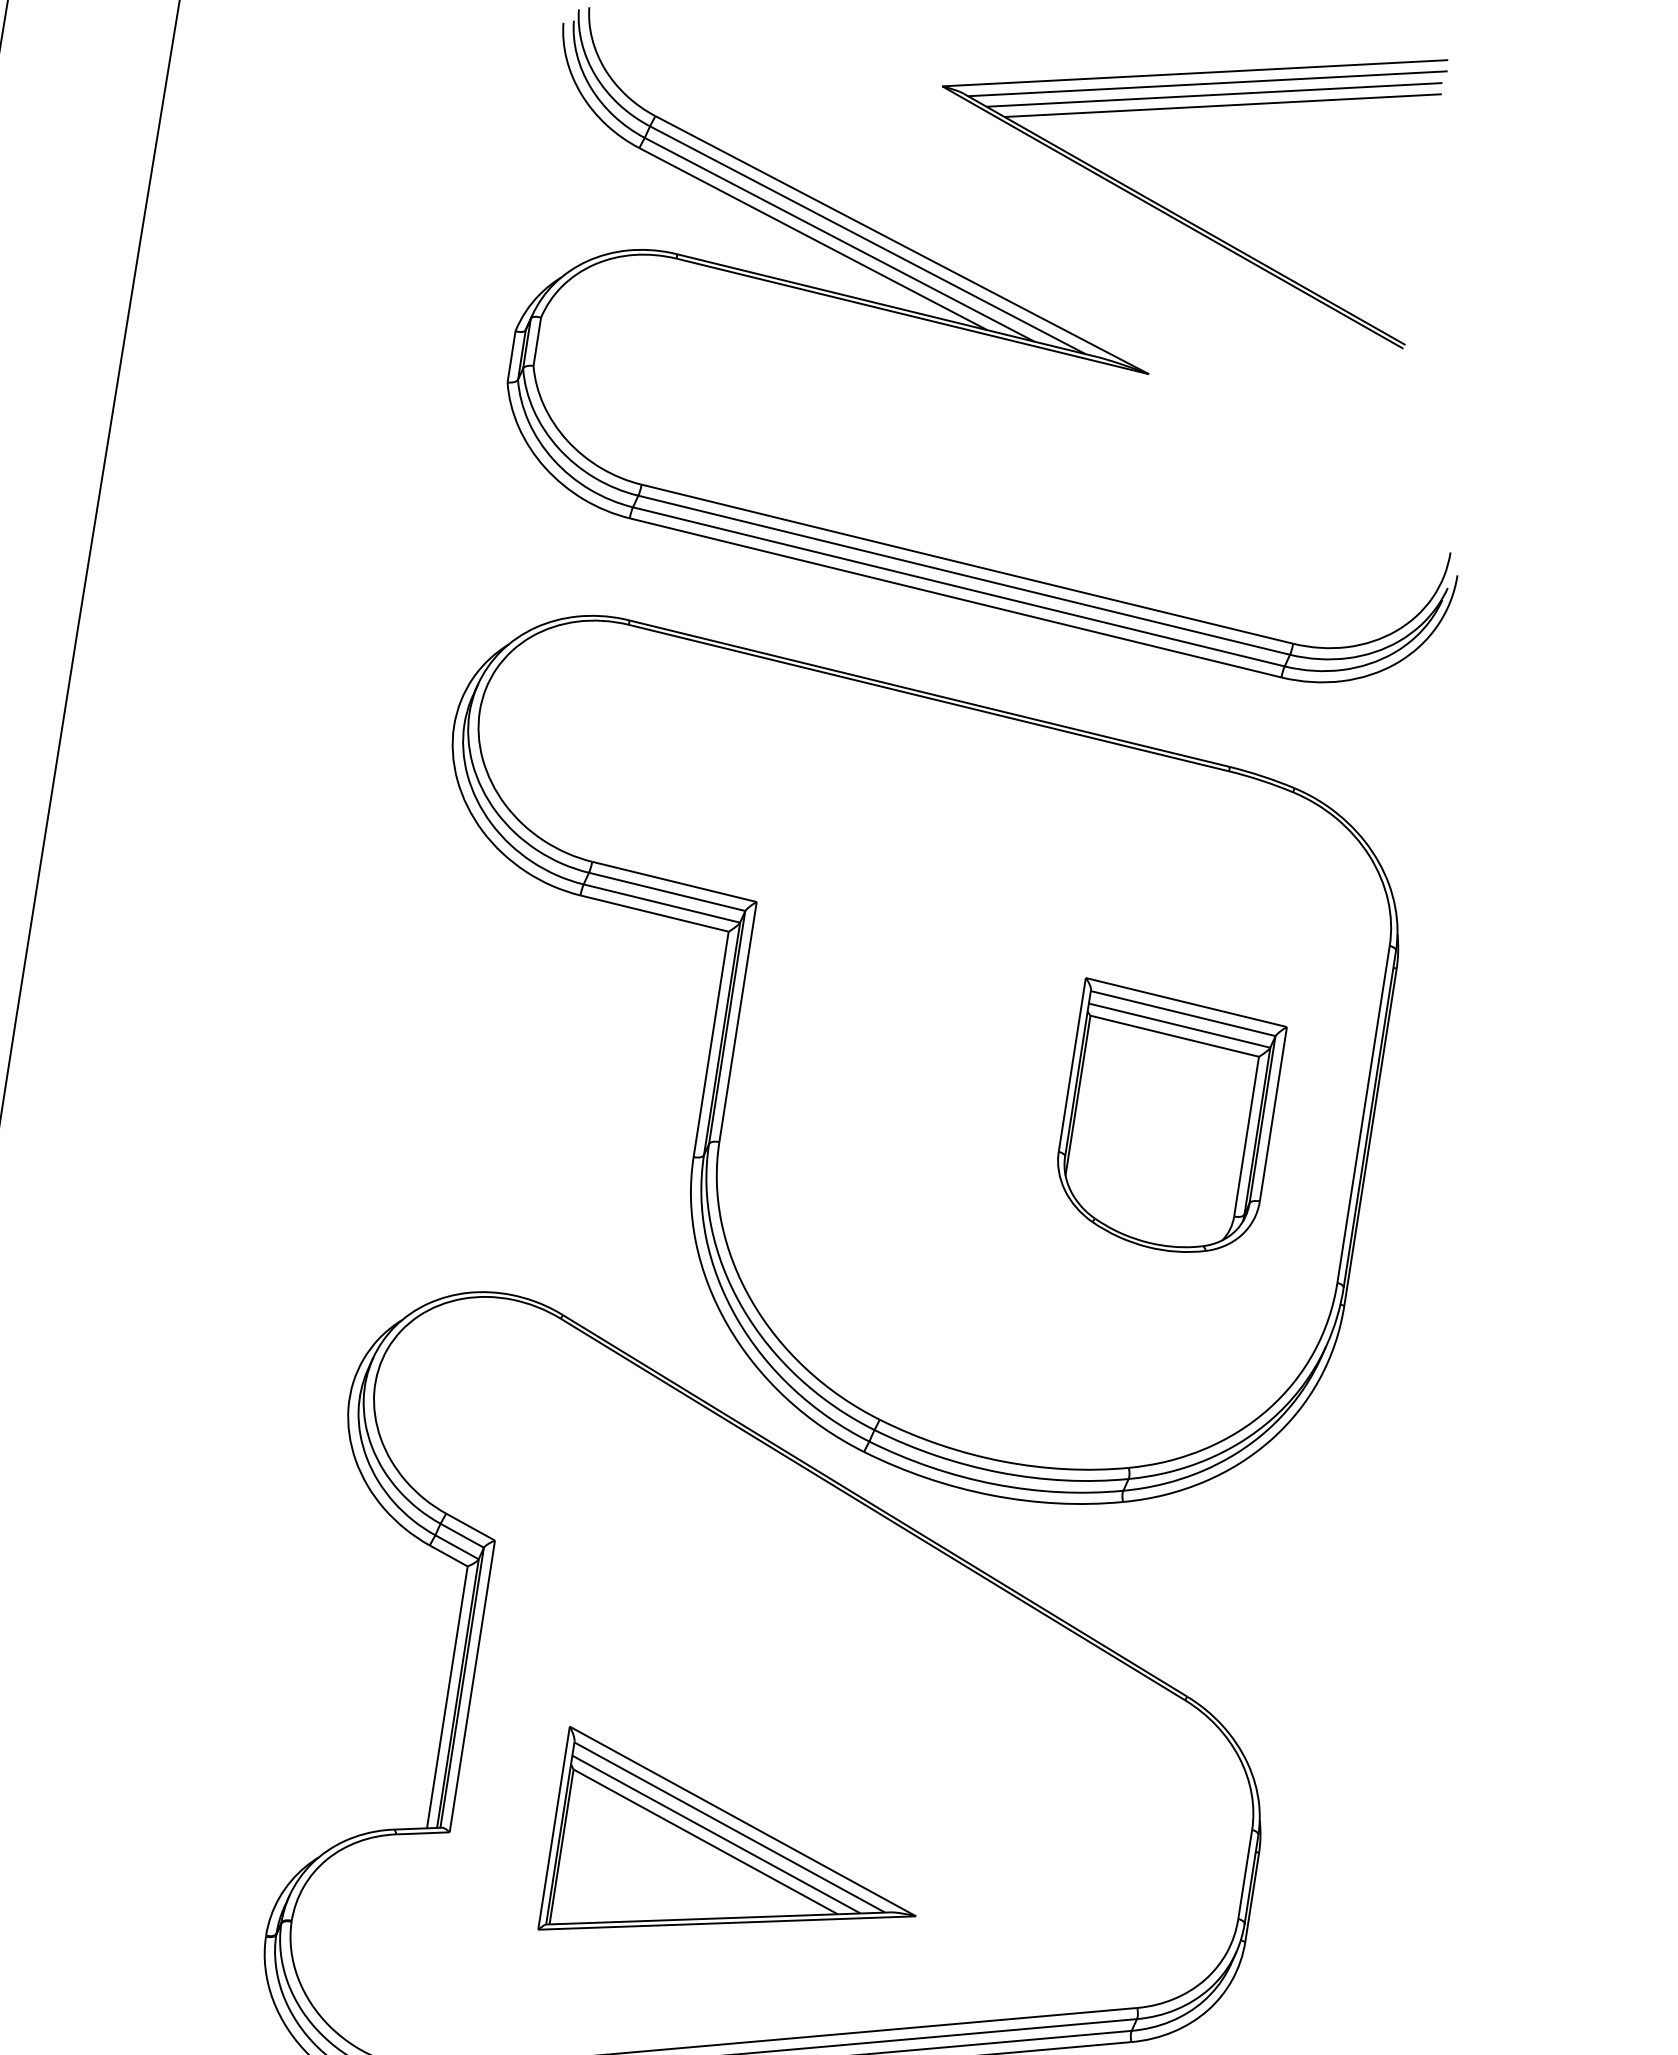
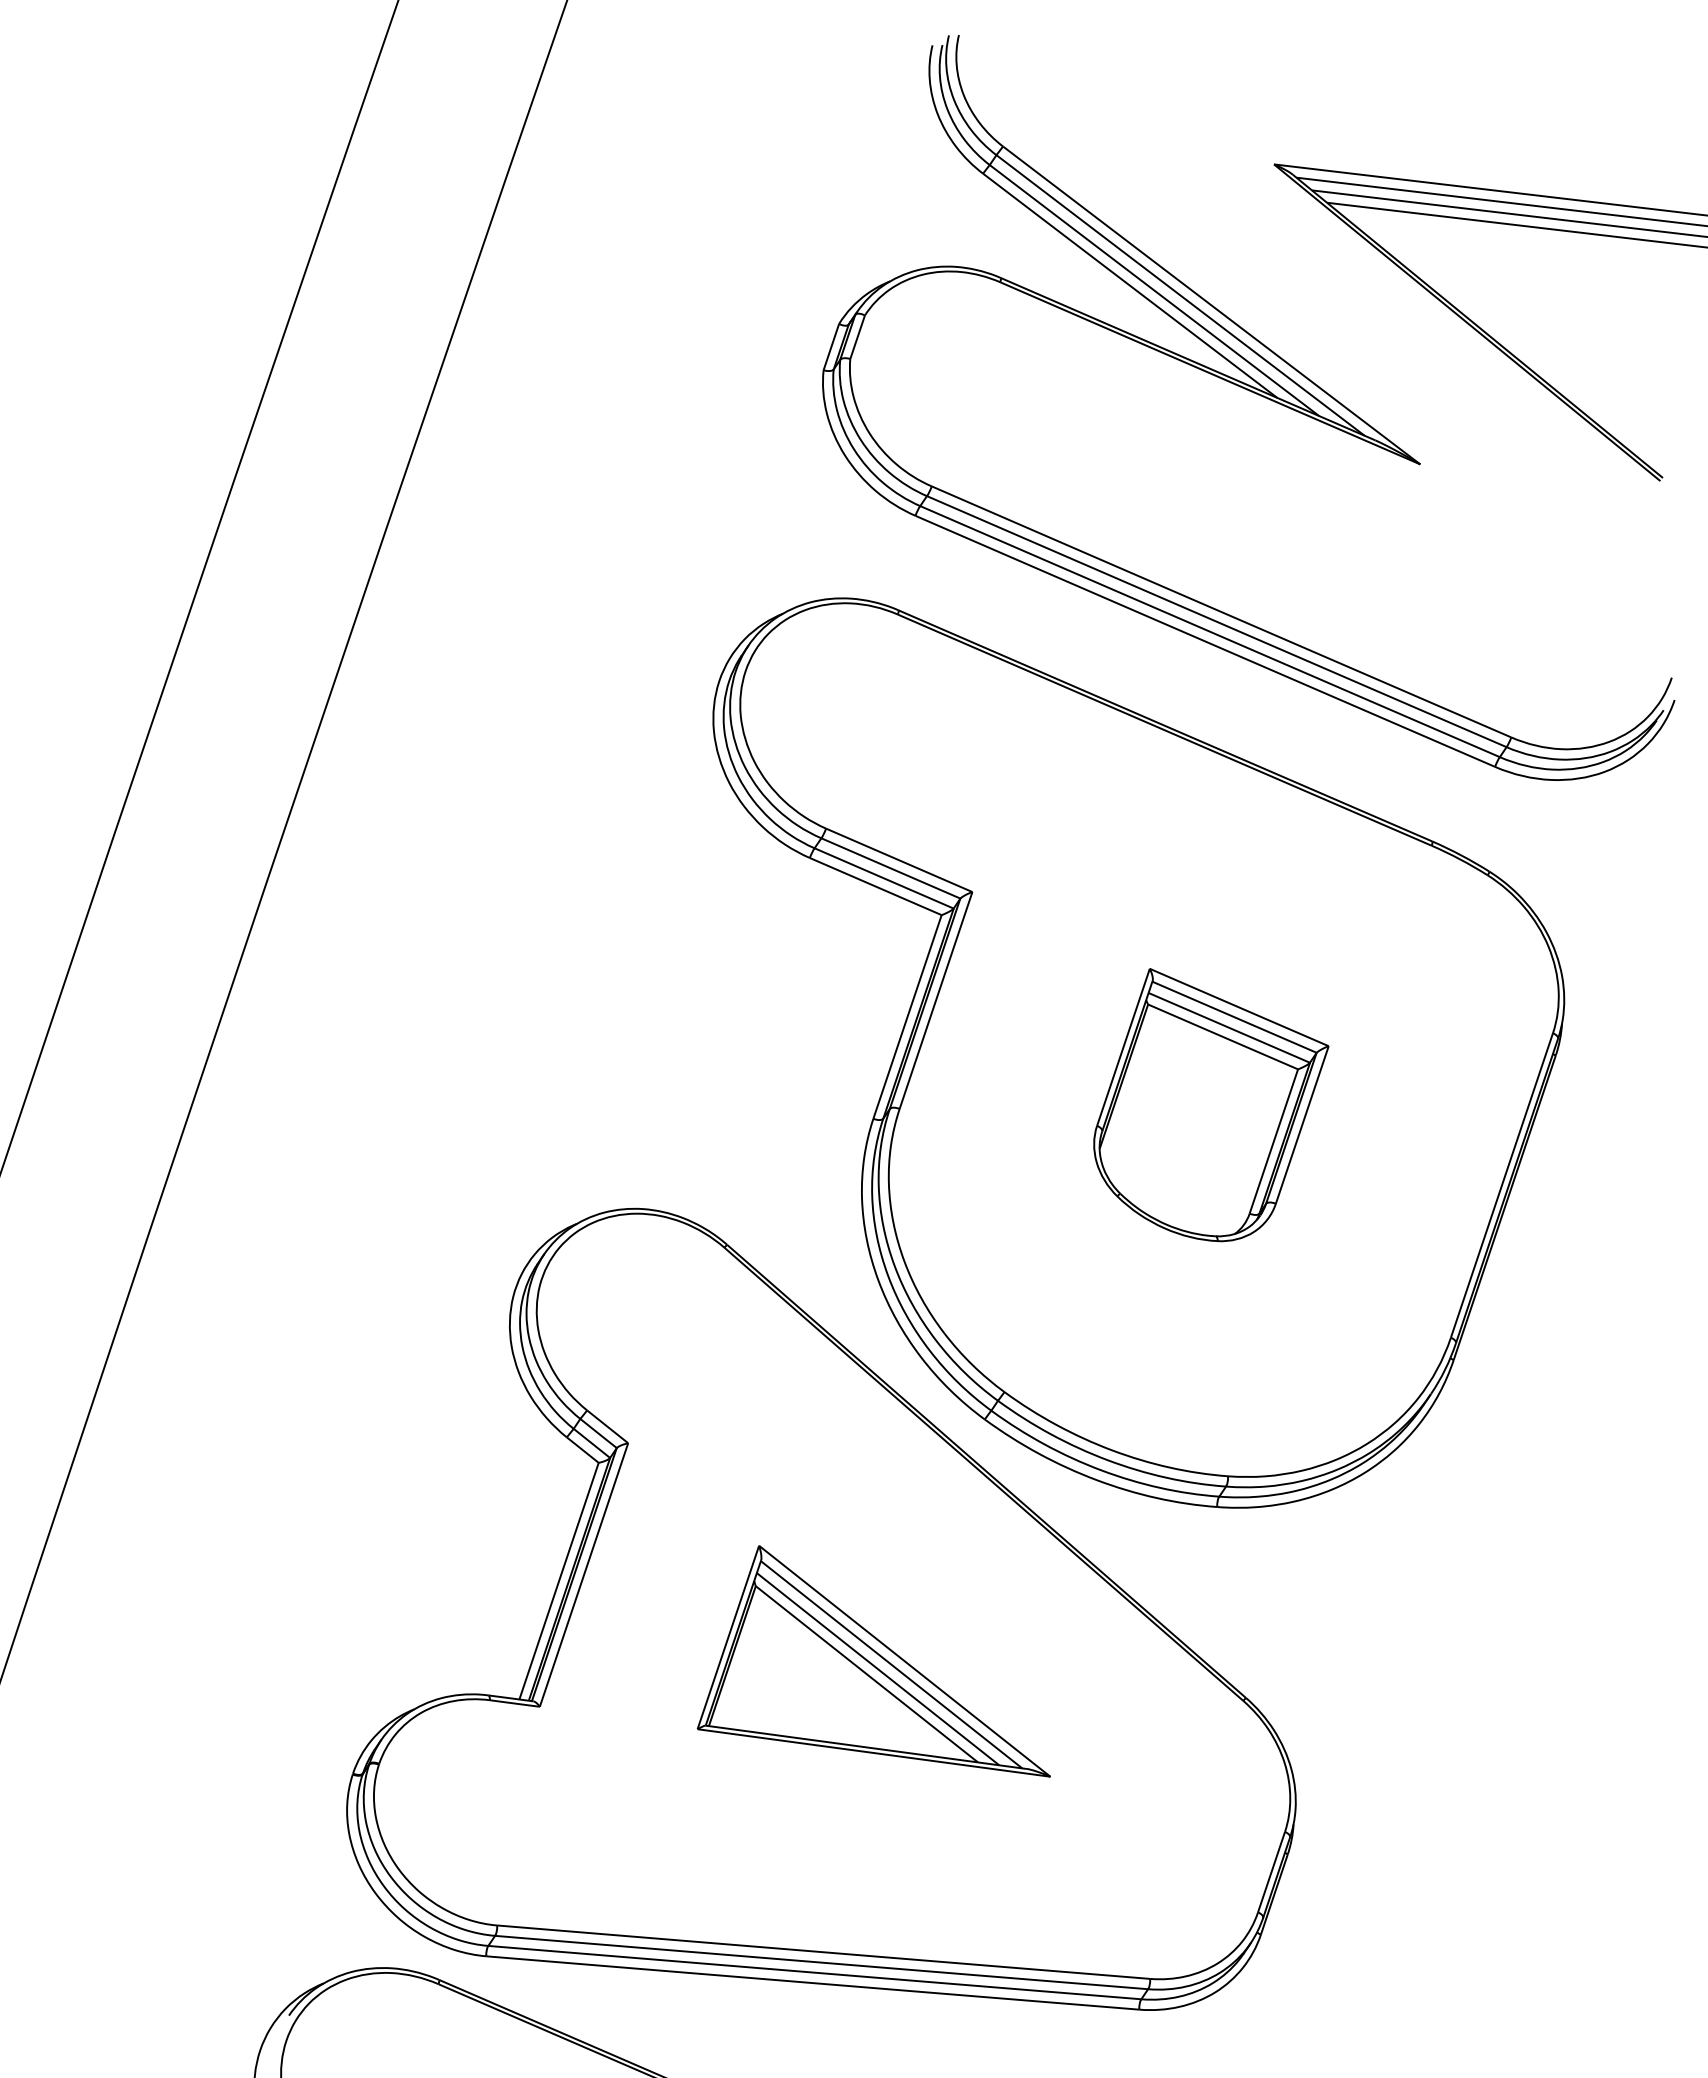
part: (1174, 1110) -> (1211, 1105), moved
part: (710, 1827) -> (873, 1661), moved

